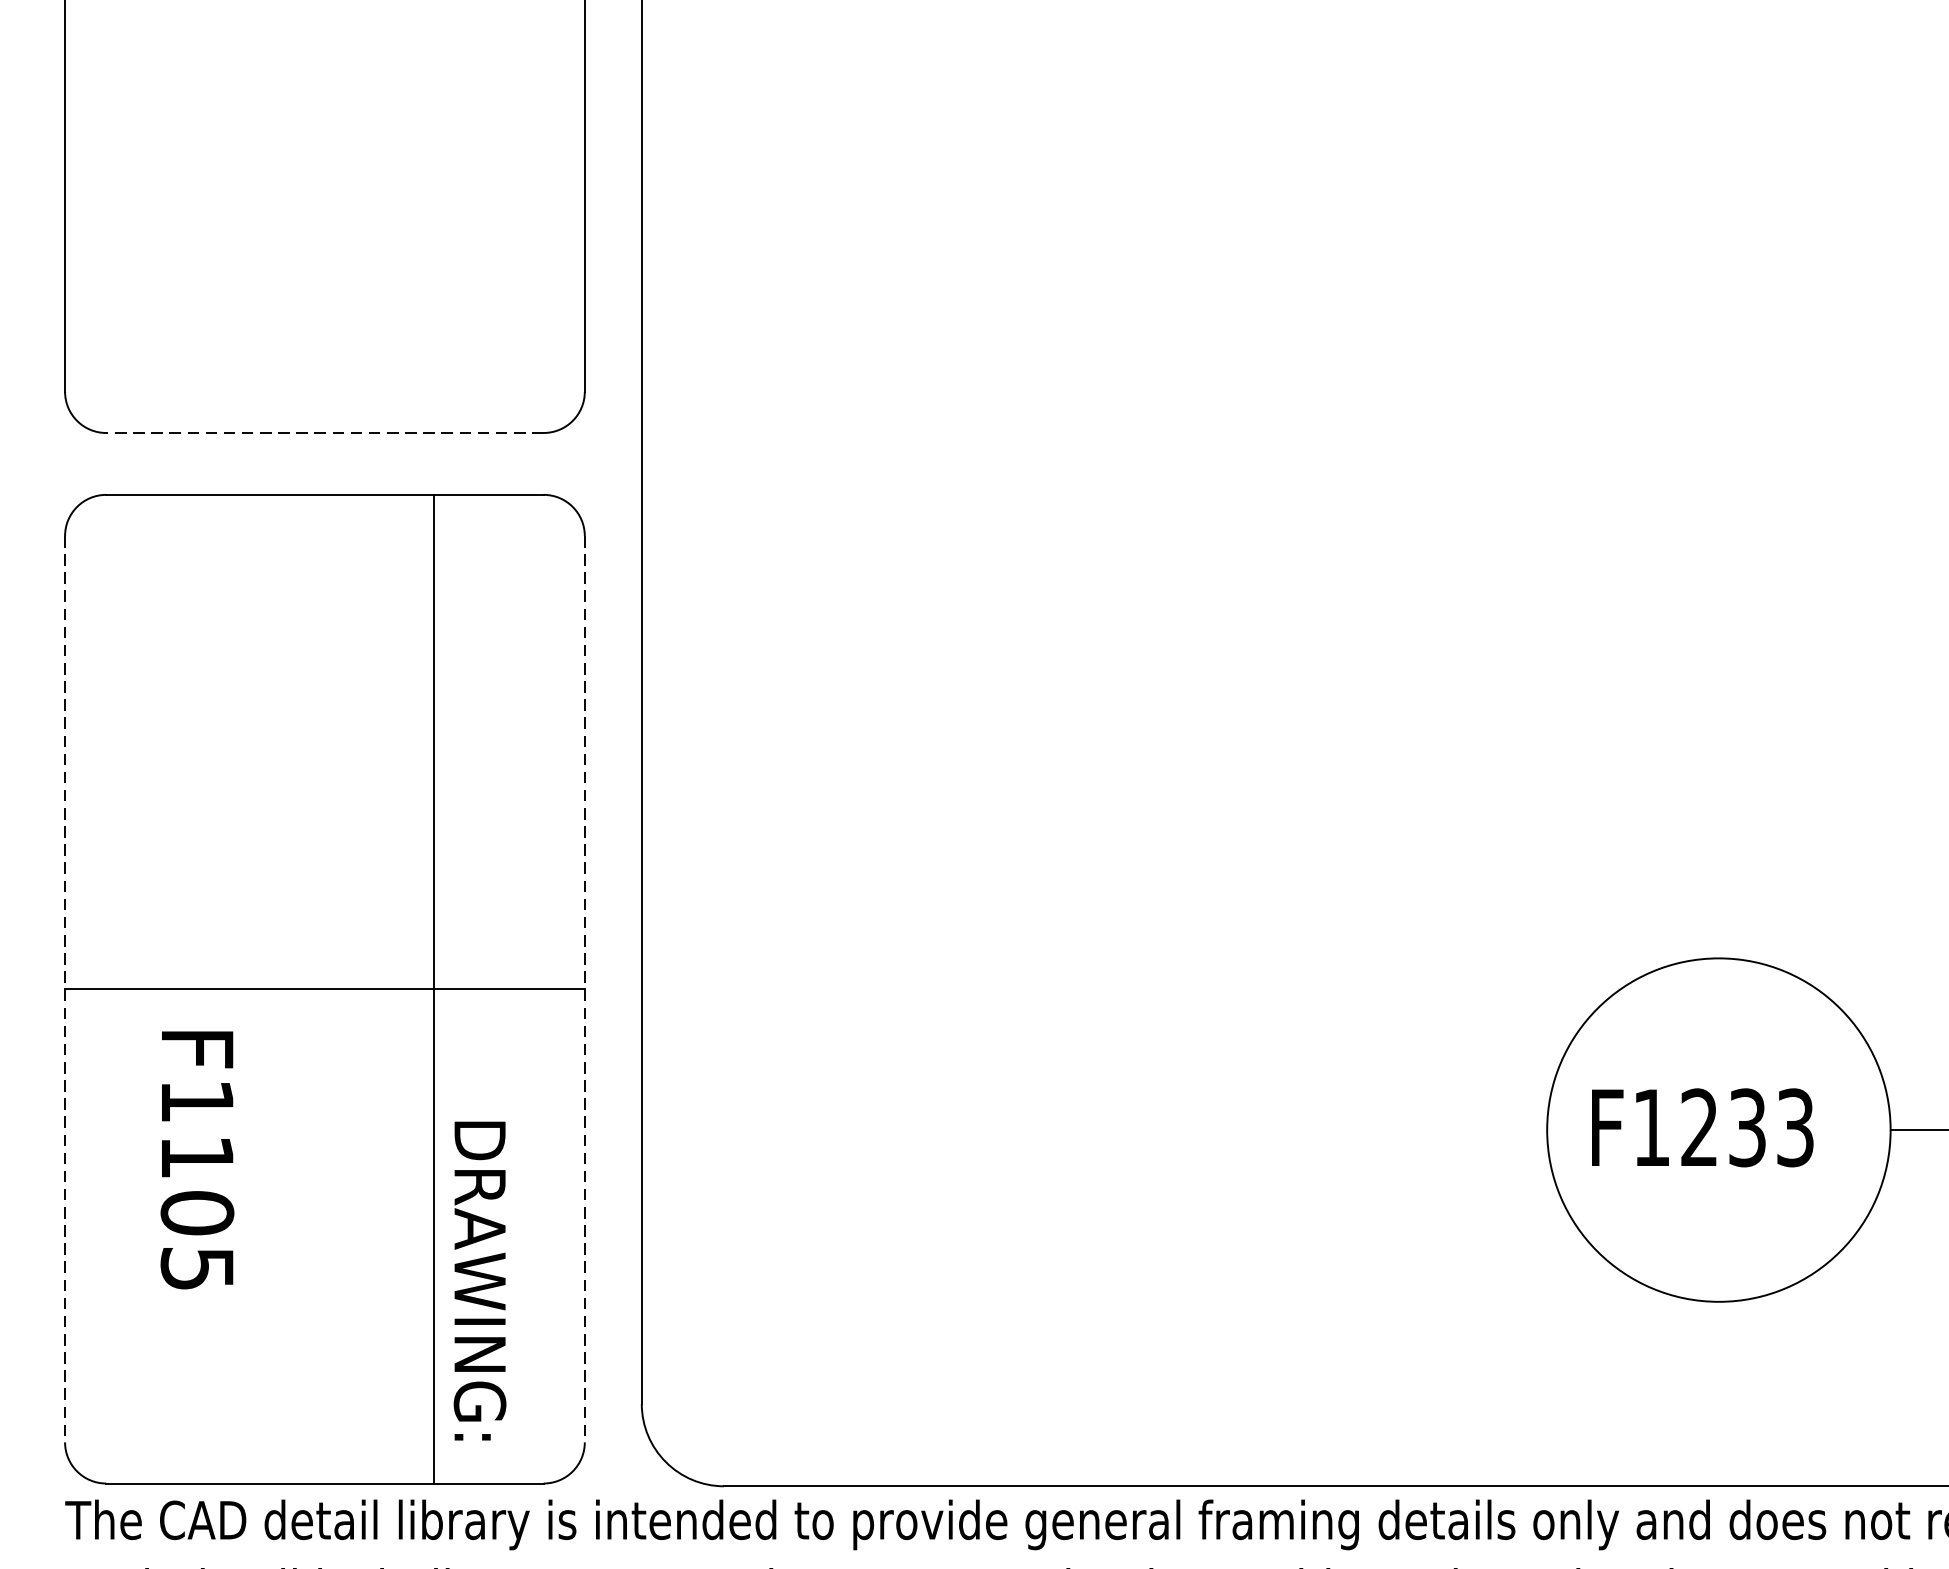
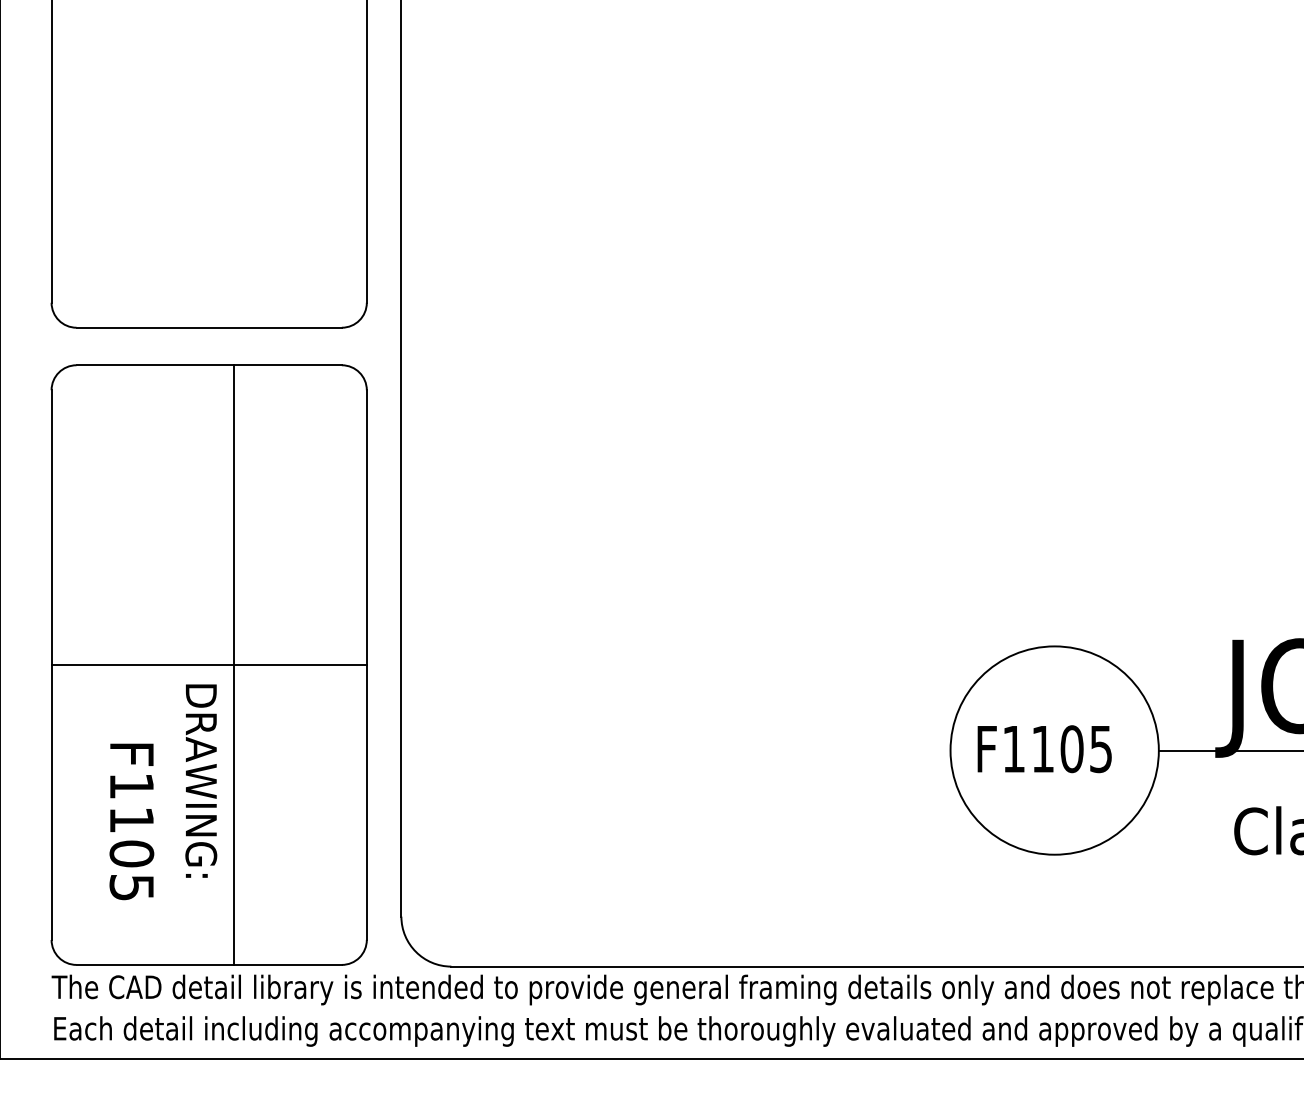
line: (325, 432) -> (209, 327), dashed -> solid
line: (434, 988) -> (234, 664), moved
line: (64, 989) -> (51, 665), dashed -> solid
line: (584, 989) -> (366, 665), dashed -> solid
text: (1748, 1128) -> (1072, 749), F1233 -> F1105
text: (196, 1159) -> (131, 821), moved
text: (480, 1280) -> (201, 780), moved

